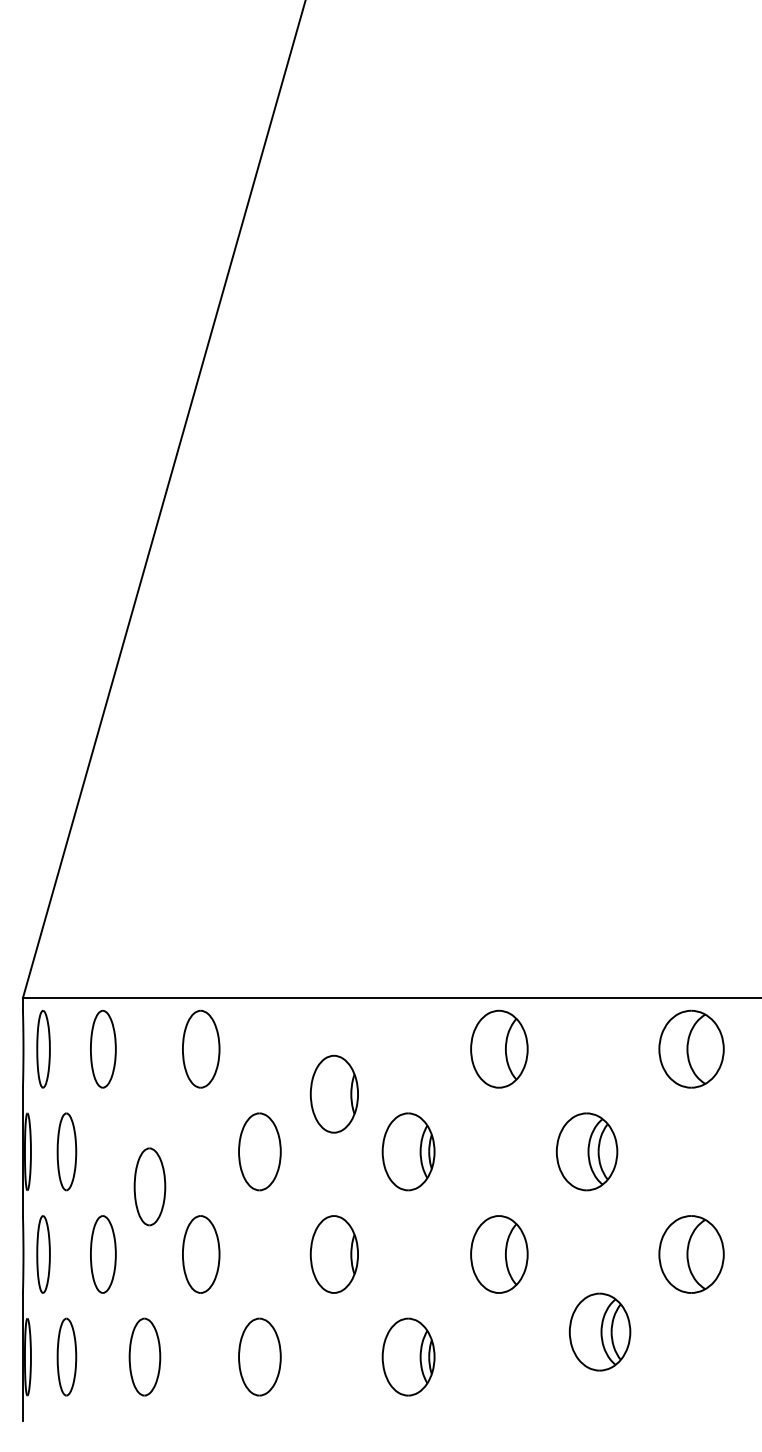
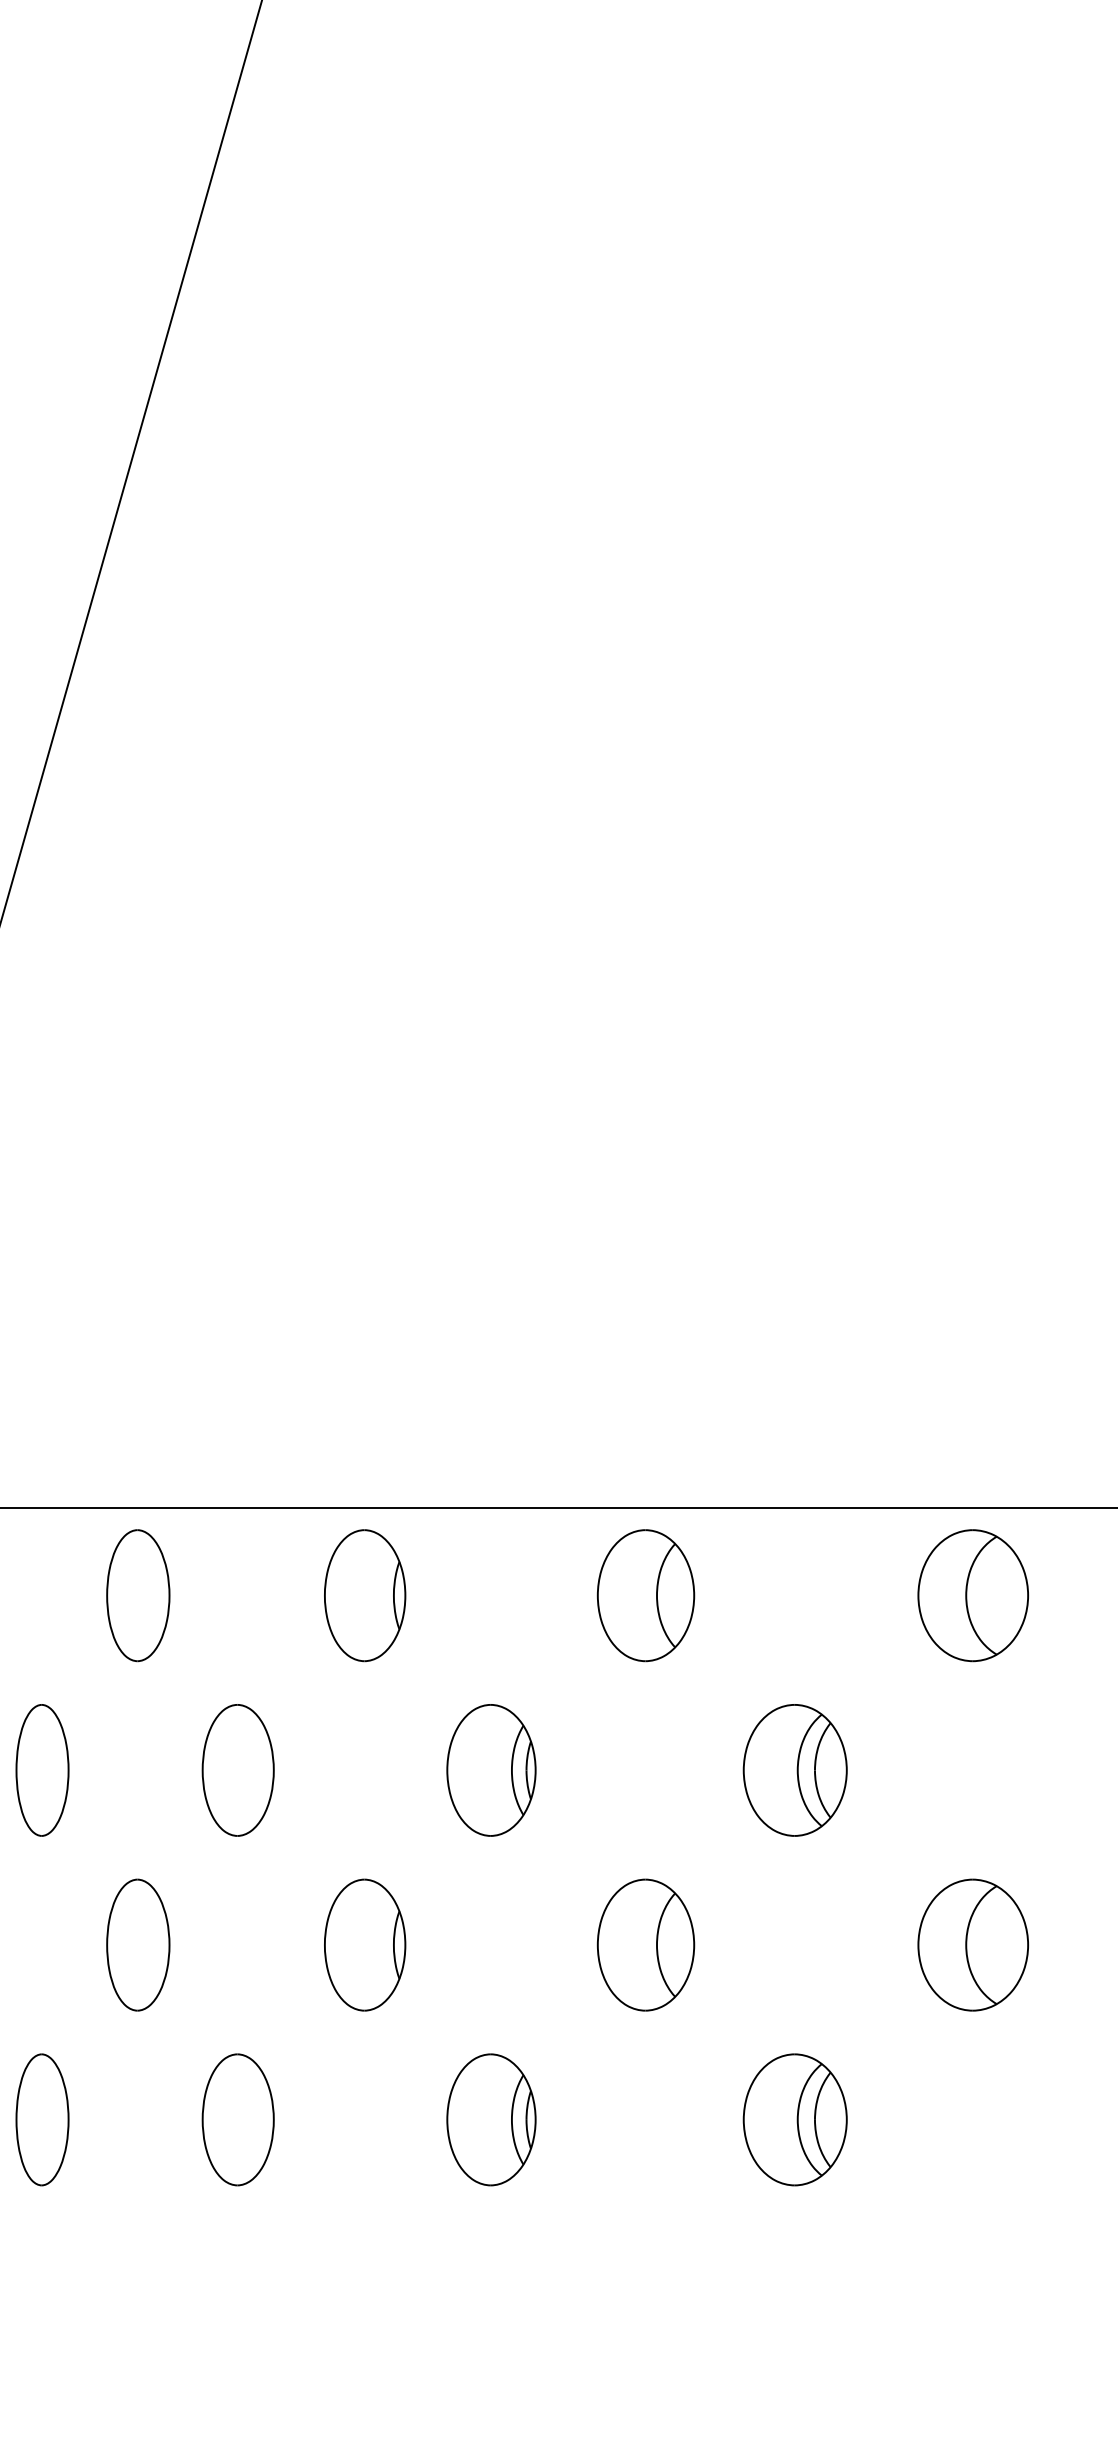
part: (333, 1093) -> (363, 1594), moved
part: (149, 1186) -> (41, 1769), moved
part: (599, 1331) -> (794, 2118), moved

